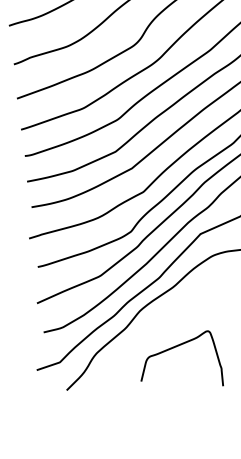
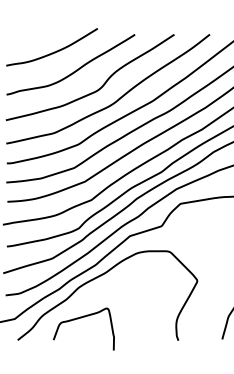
curve: (175, 348) -> (81, 318), moved

